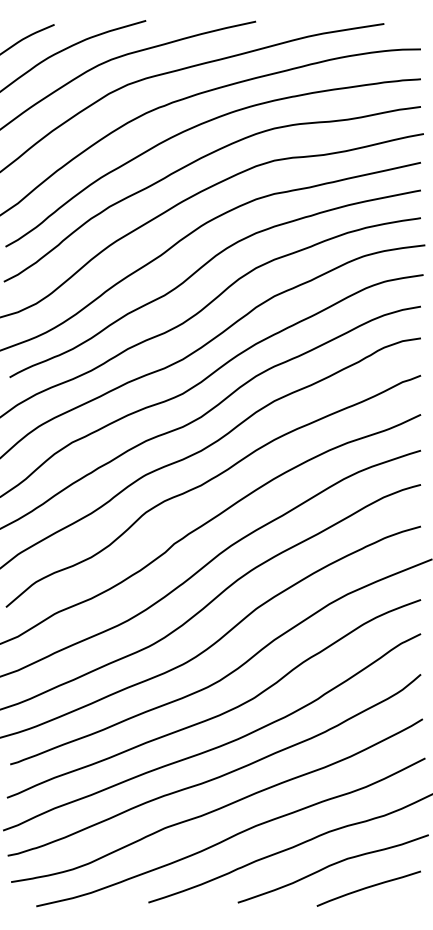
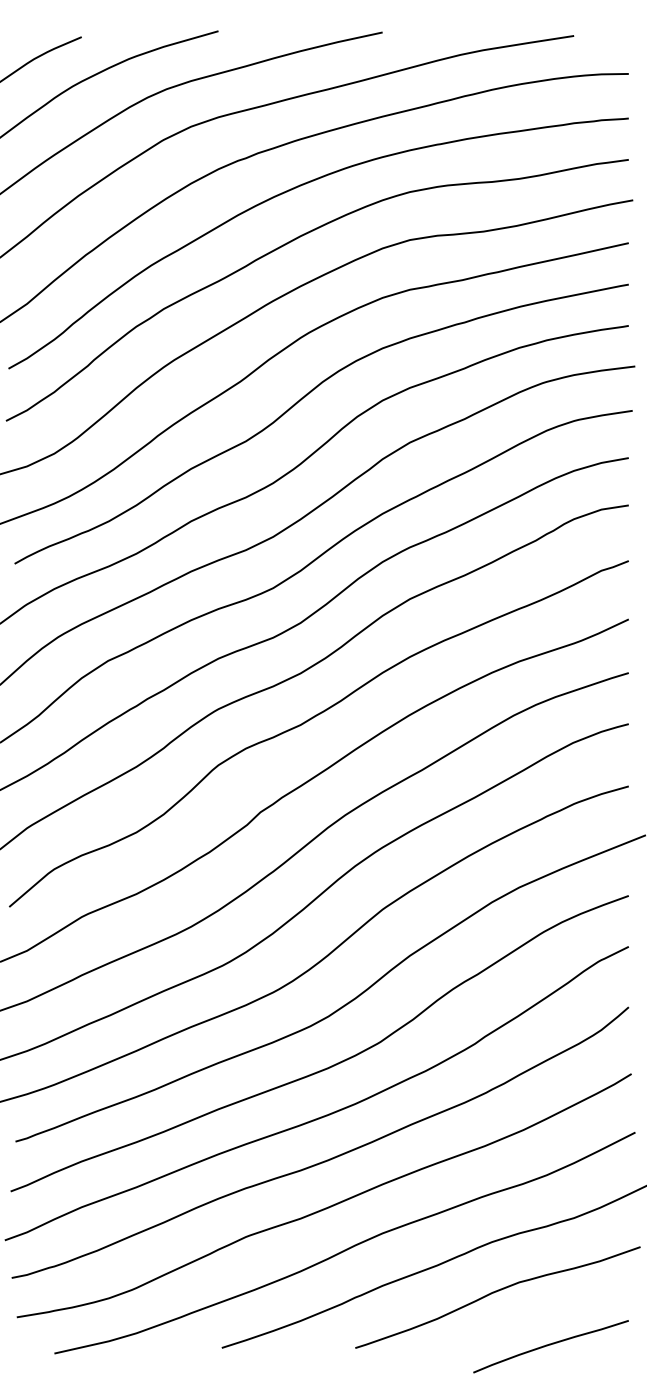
curve: (368, 888) -> (550, 1346), moved

